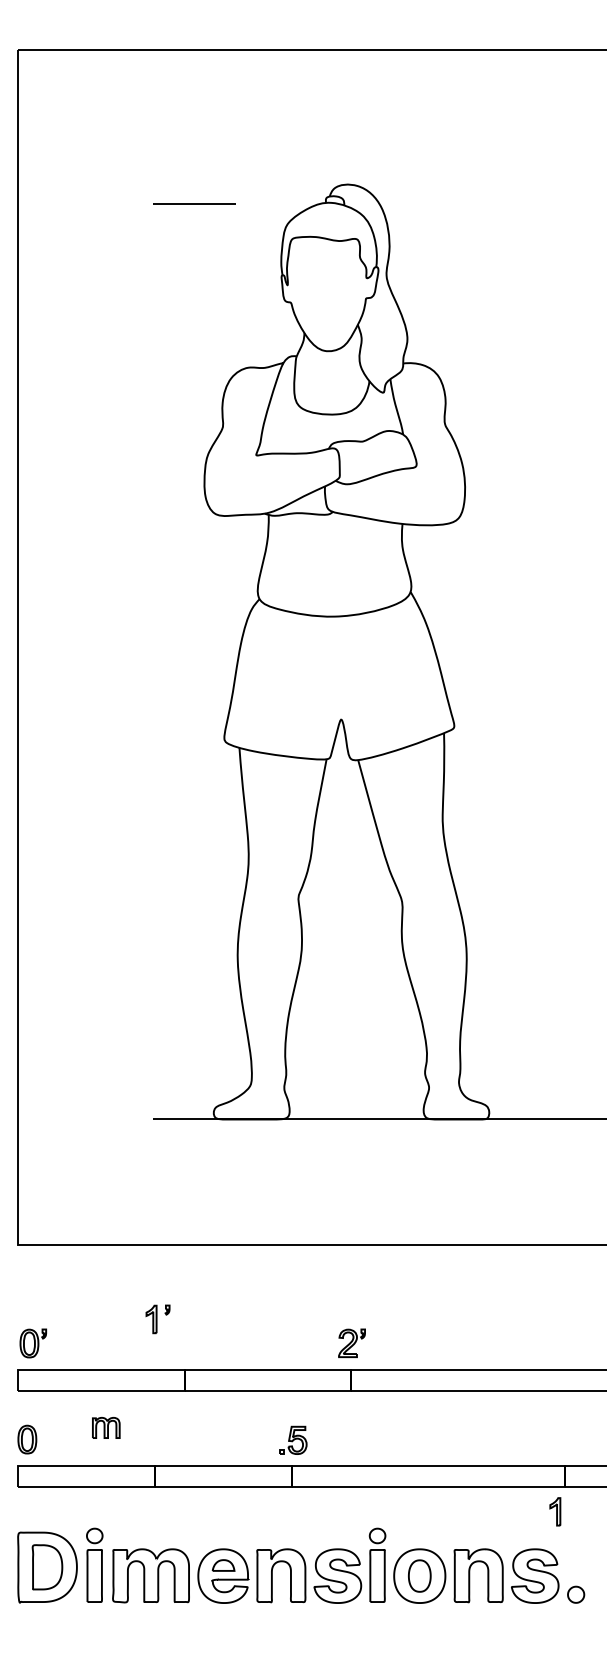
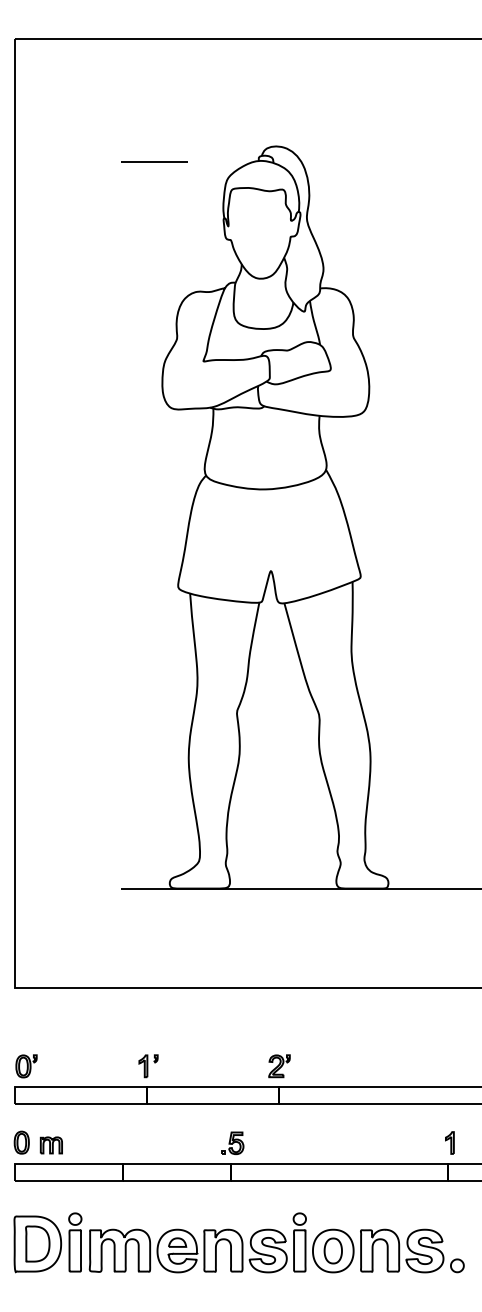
part: (157, 1319) -> (148, 1066), moved
part: (105, 1428) -> (50, 1145), moved
part: (554, 1511) -> (449, 1142), moved

